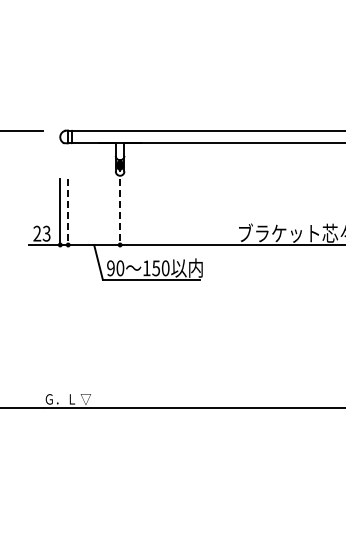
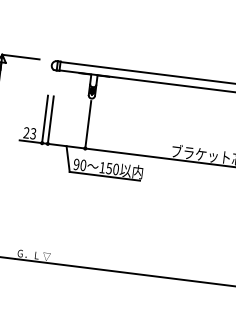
line: (68, 212) -> (50, 120), dashed -> solid
line: (120, 212) -> (88, 125), dashed -> solid

